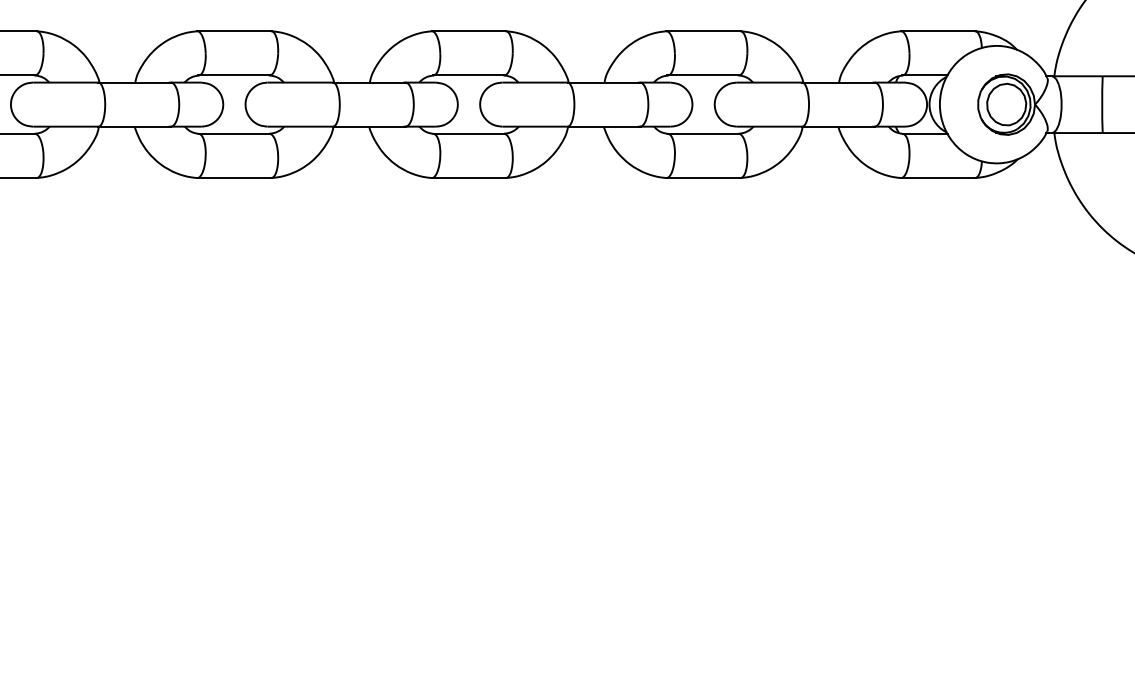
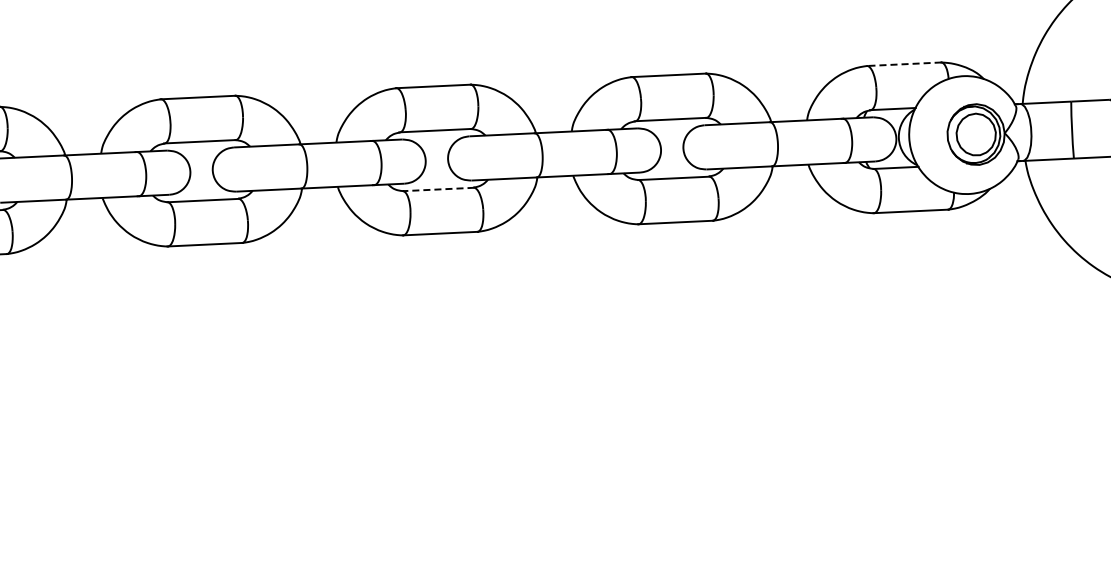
line: (937, 31) -> (903, 64), solid -> dashed
line: (469, 134) -> (438, 189), solid -> dashed

